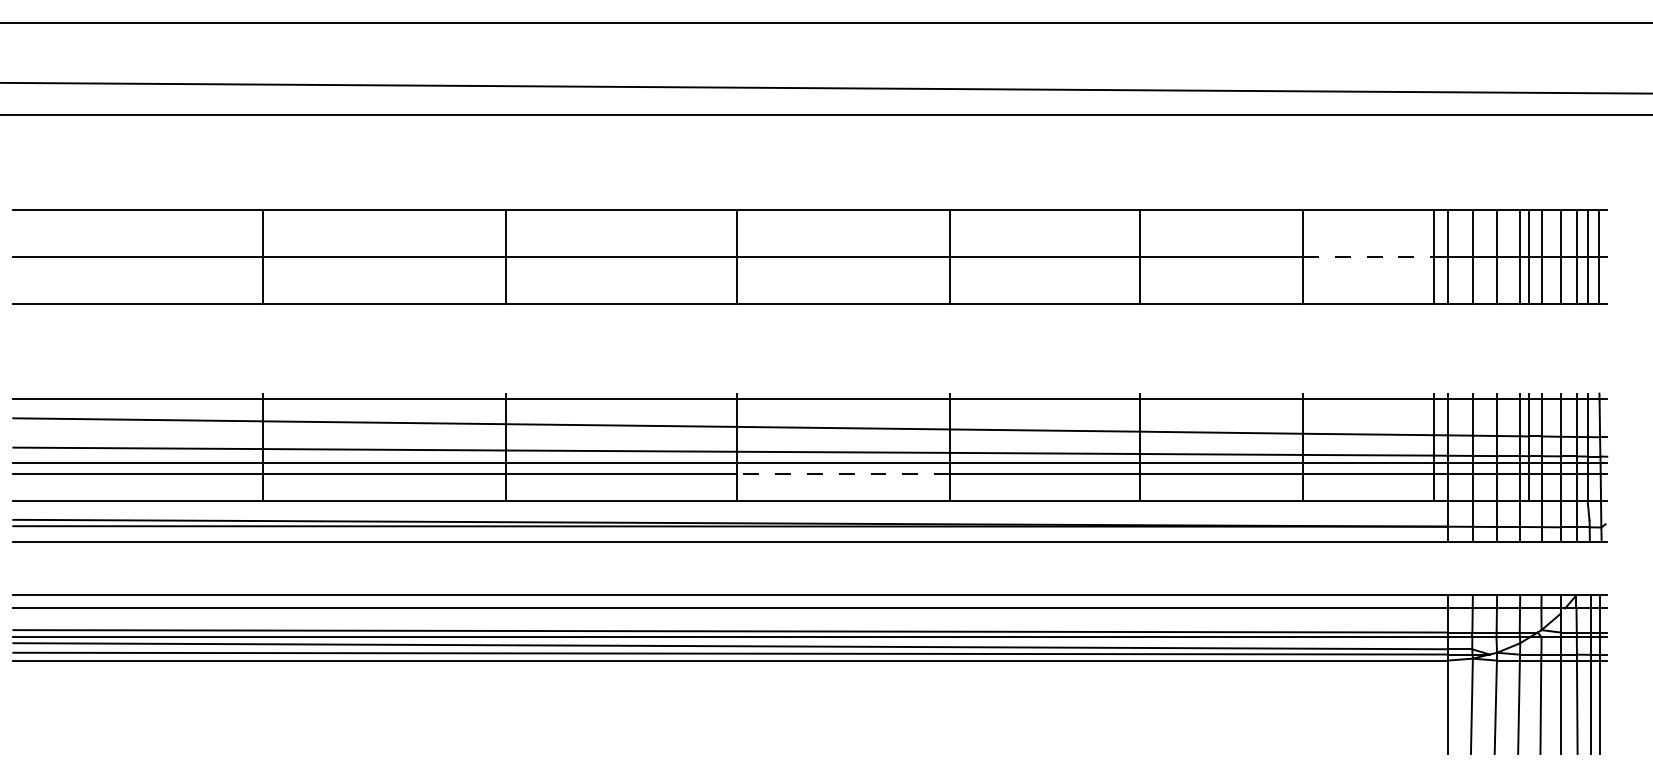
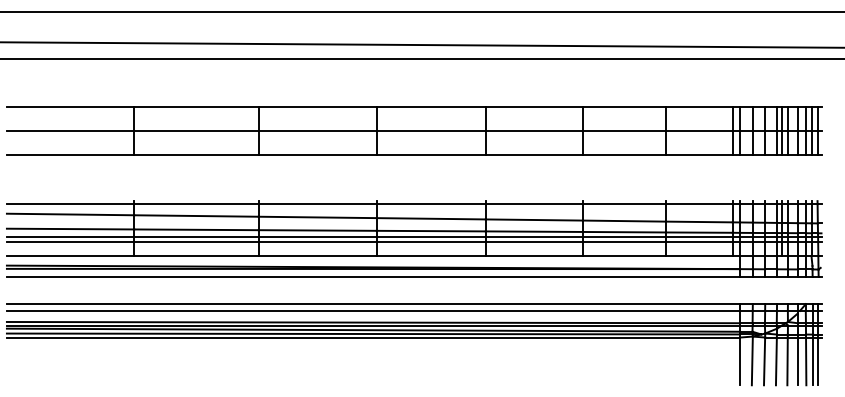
line: (1368, 257) -> (699, 131), dashed -> solid
line: (842, 474) -> (430, 242), dashed -> solid

